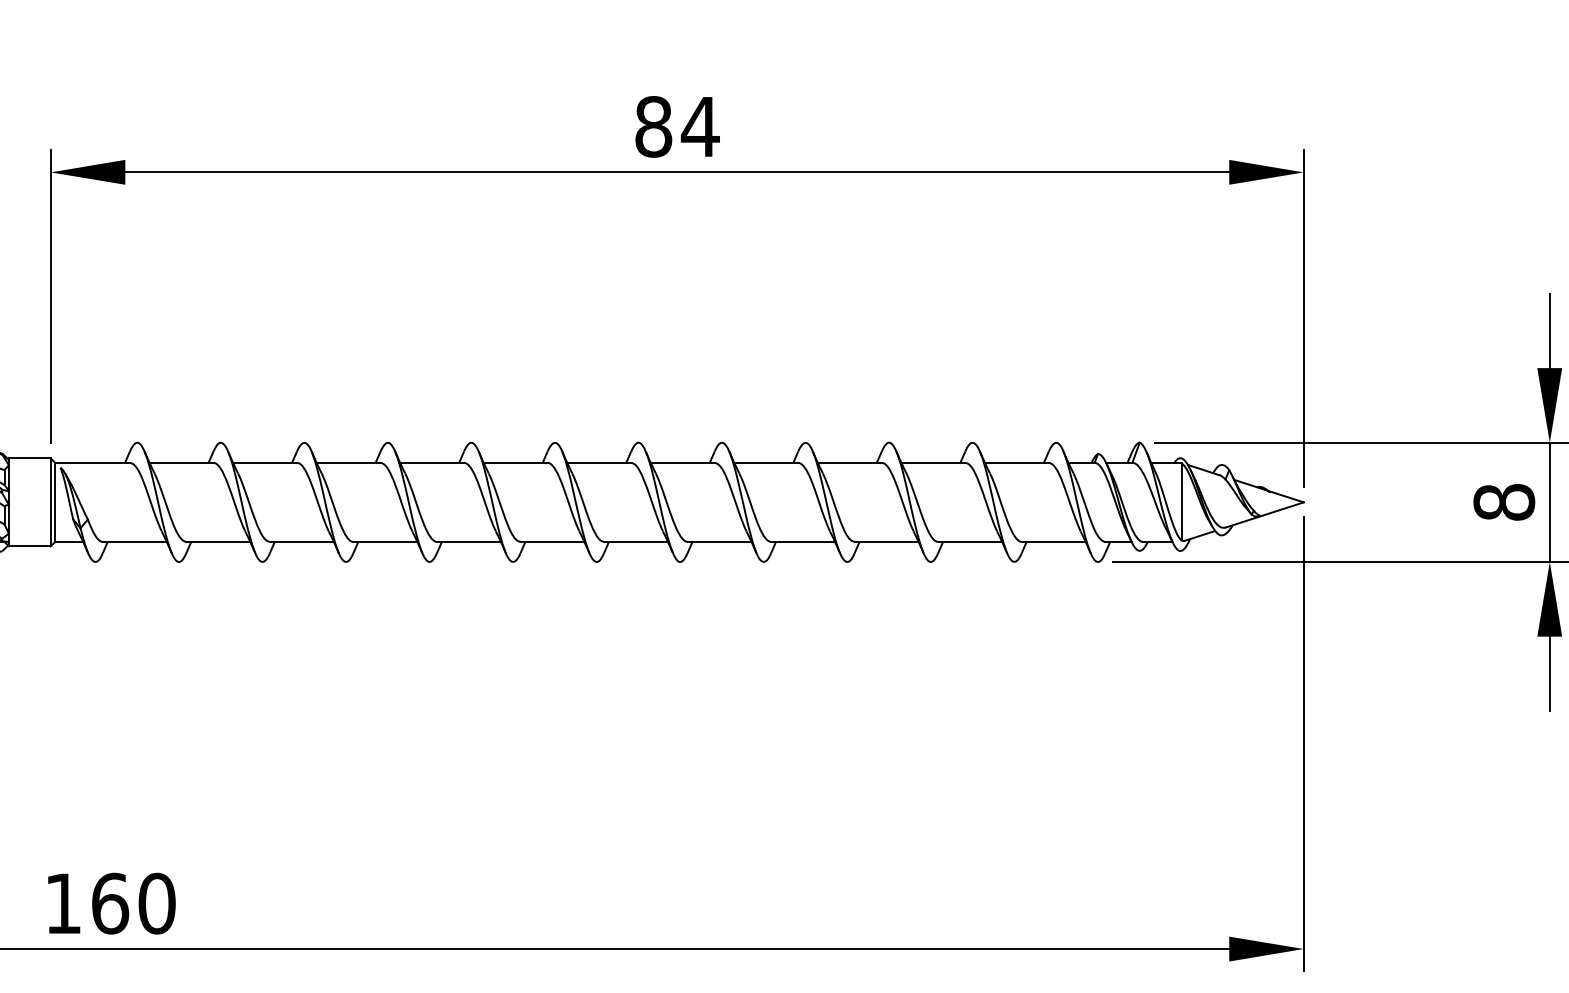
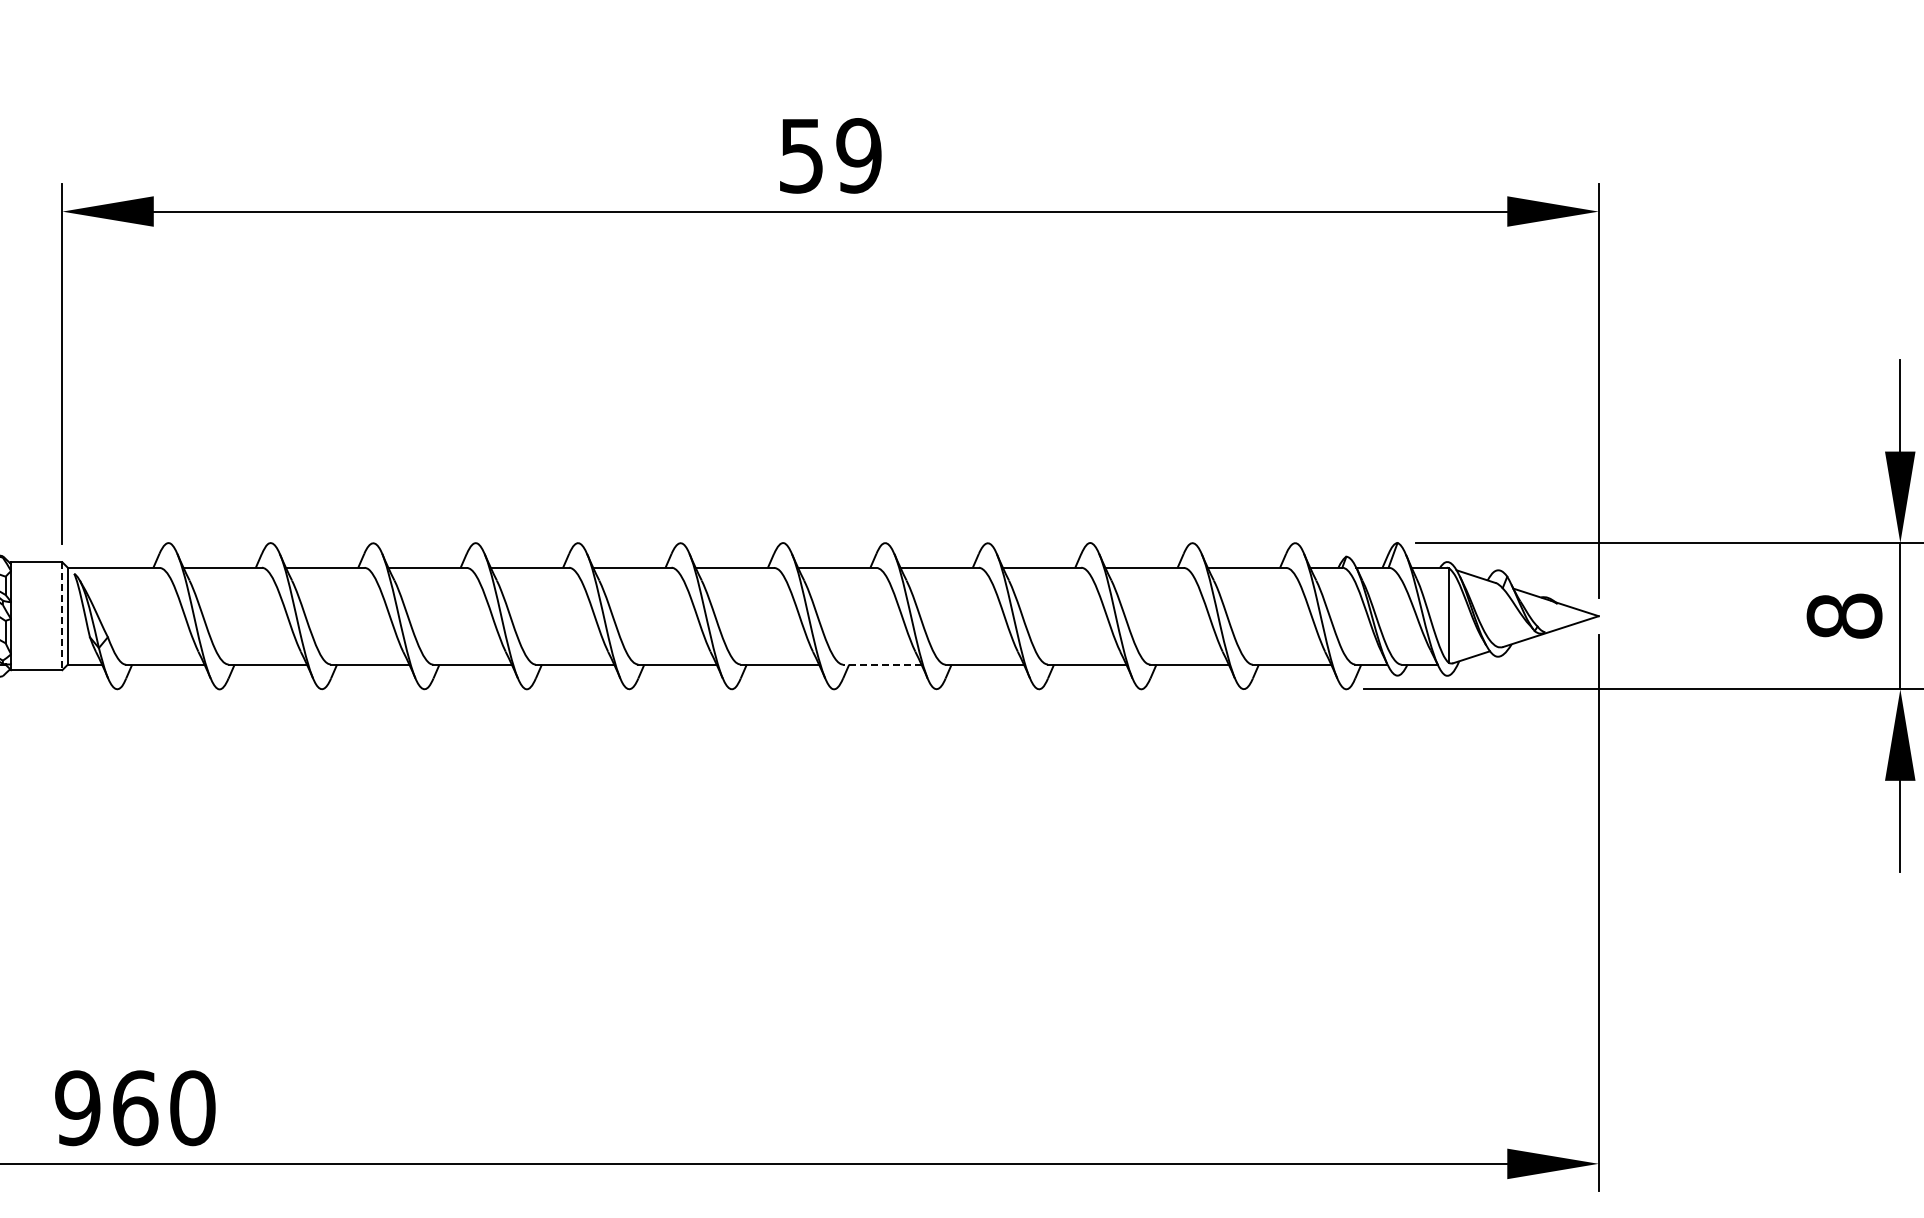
text: (677, 126) -> (830, 155), 84 -> 59
line: (50, 502) -> (62, 616), solid -> dashed
line: (718, 541) -> (881, 664), solid -> dashed
text: (63, 903) -> (77, 1108), 160 -> 960

